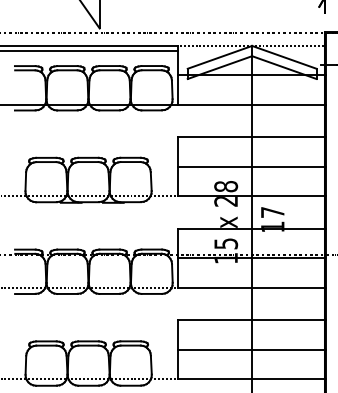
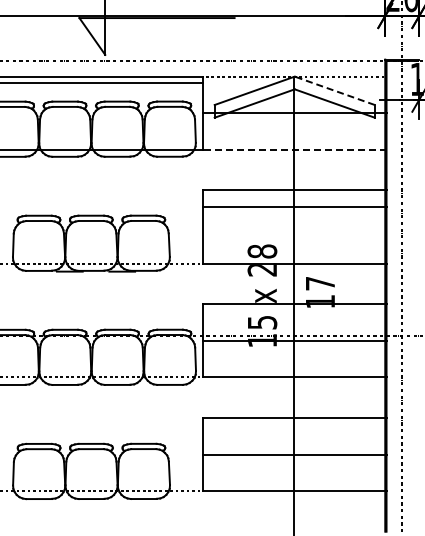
line: (284, 57) -> (334, 90), solid -> dashed
line: (251, 104) -> (294, 149), solid -> dashed
line: (251, 167) -> (294, 207), moved

